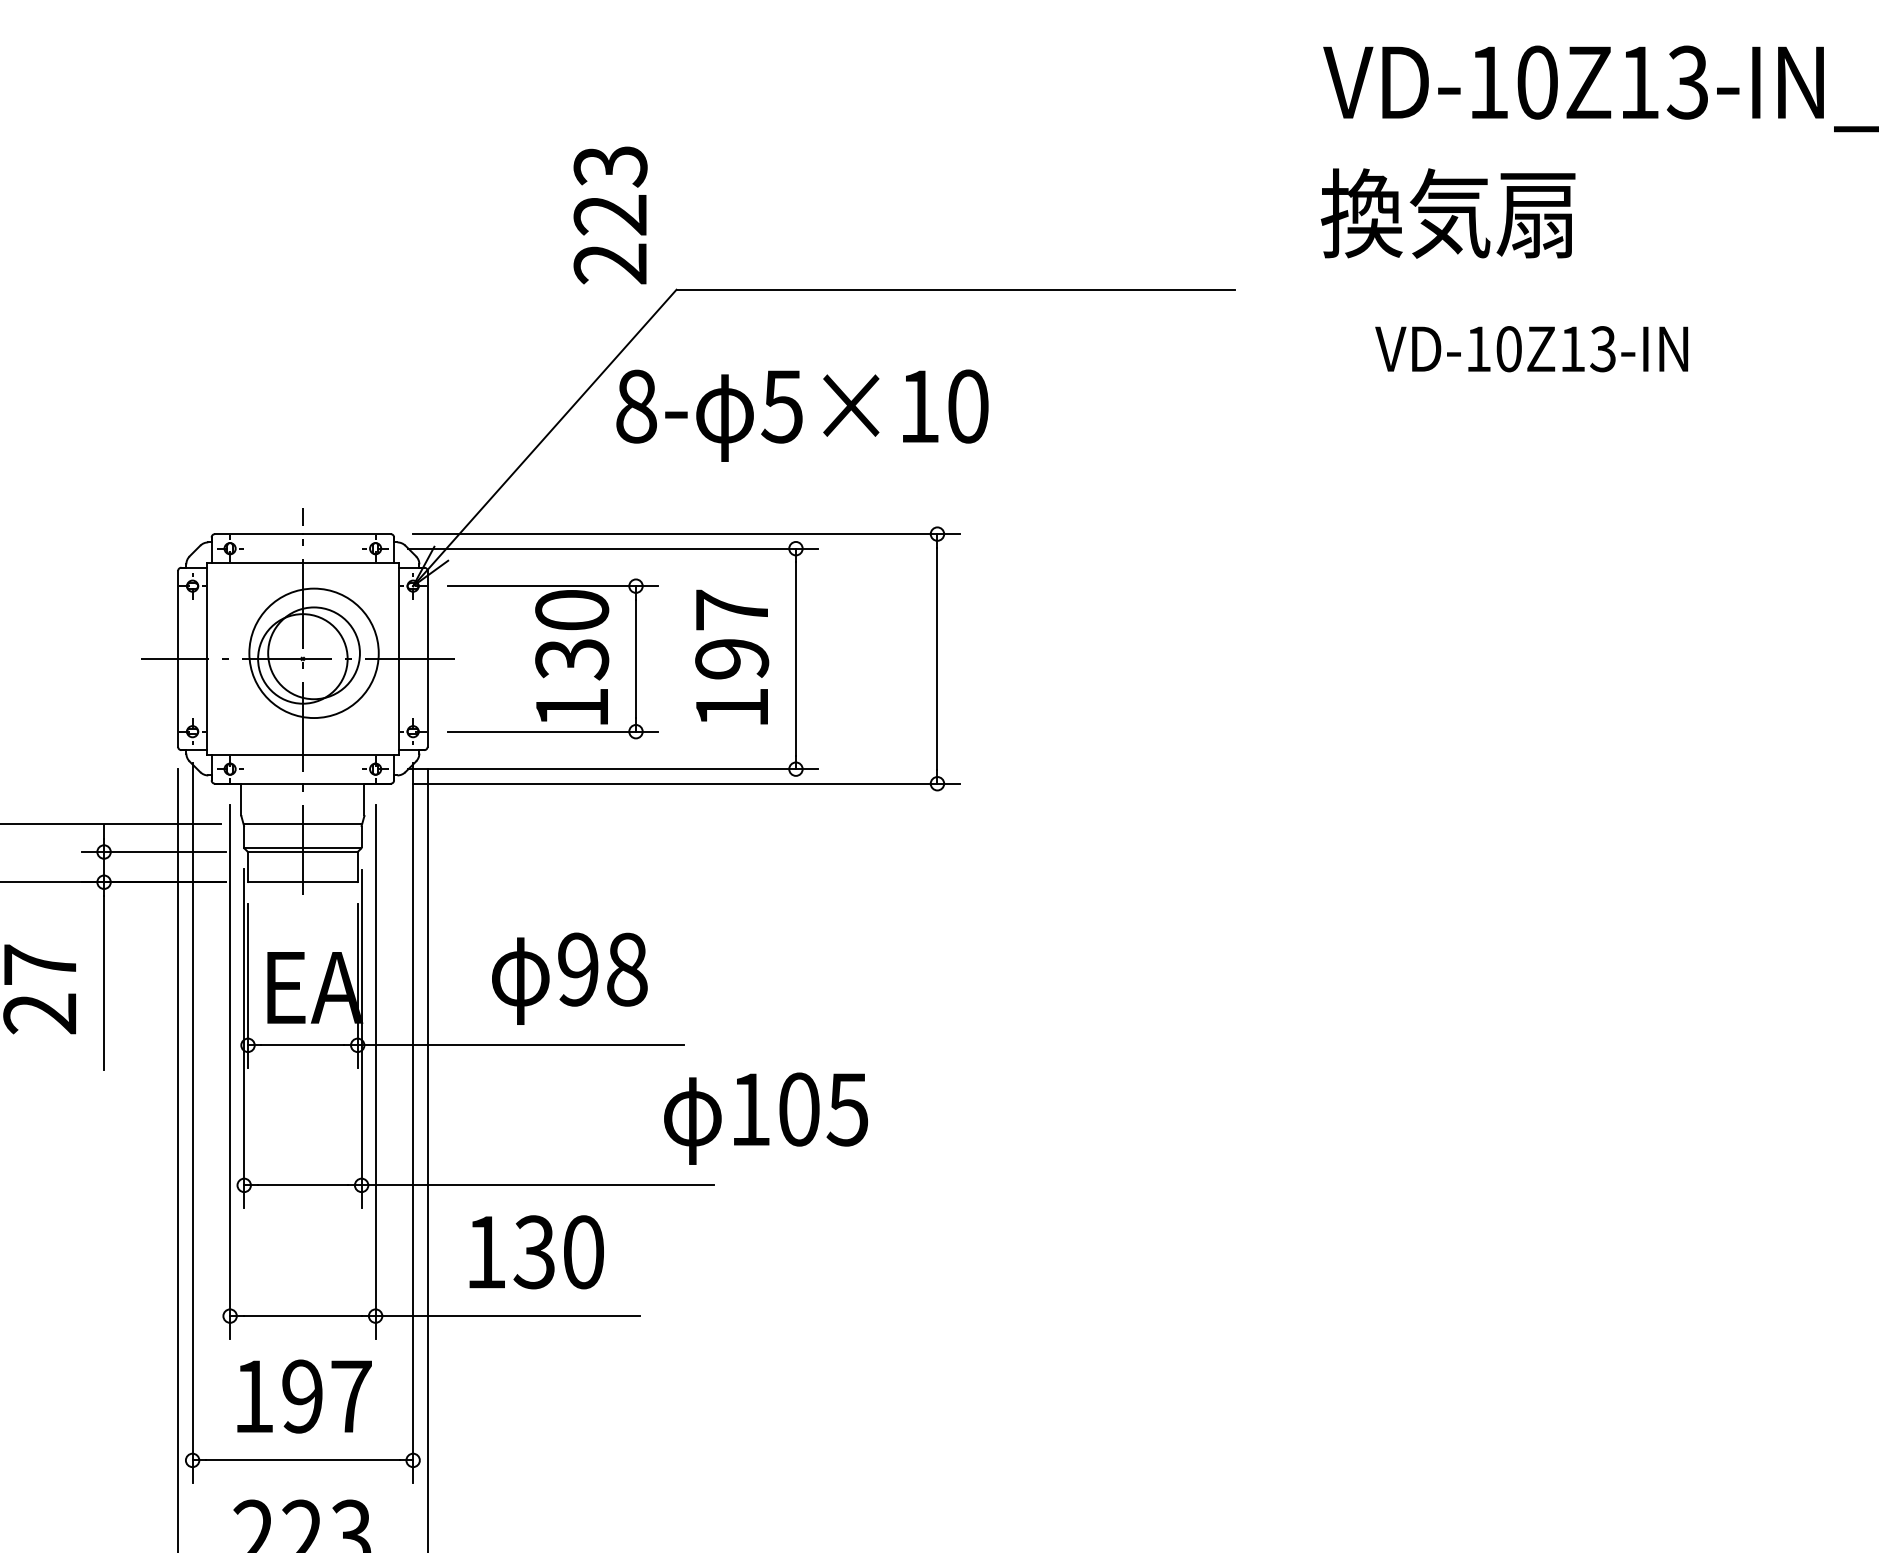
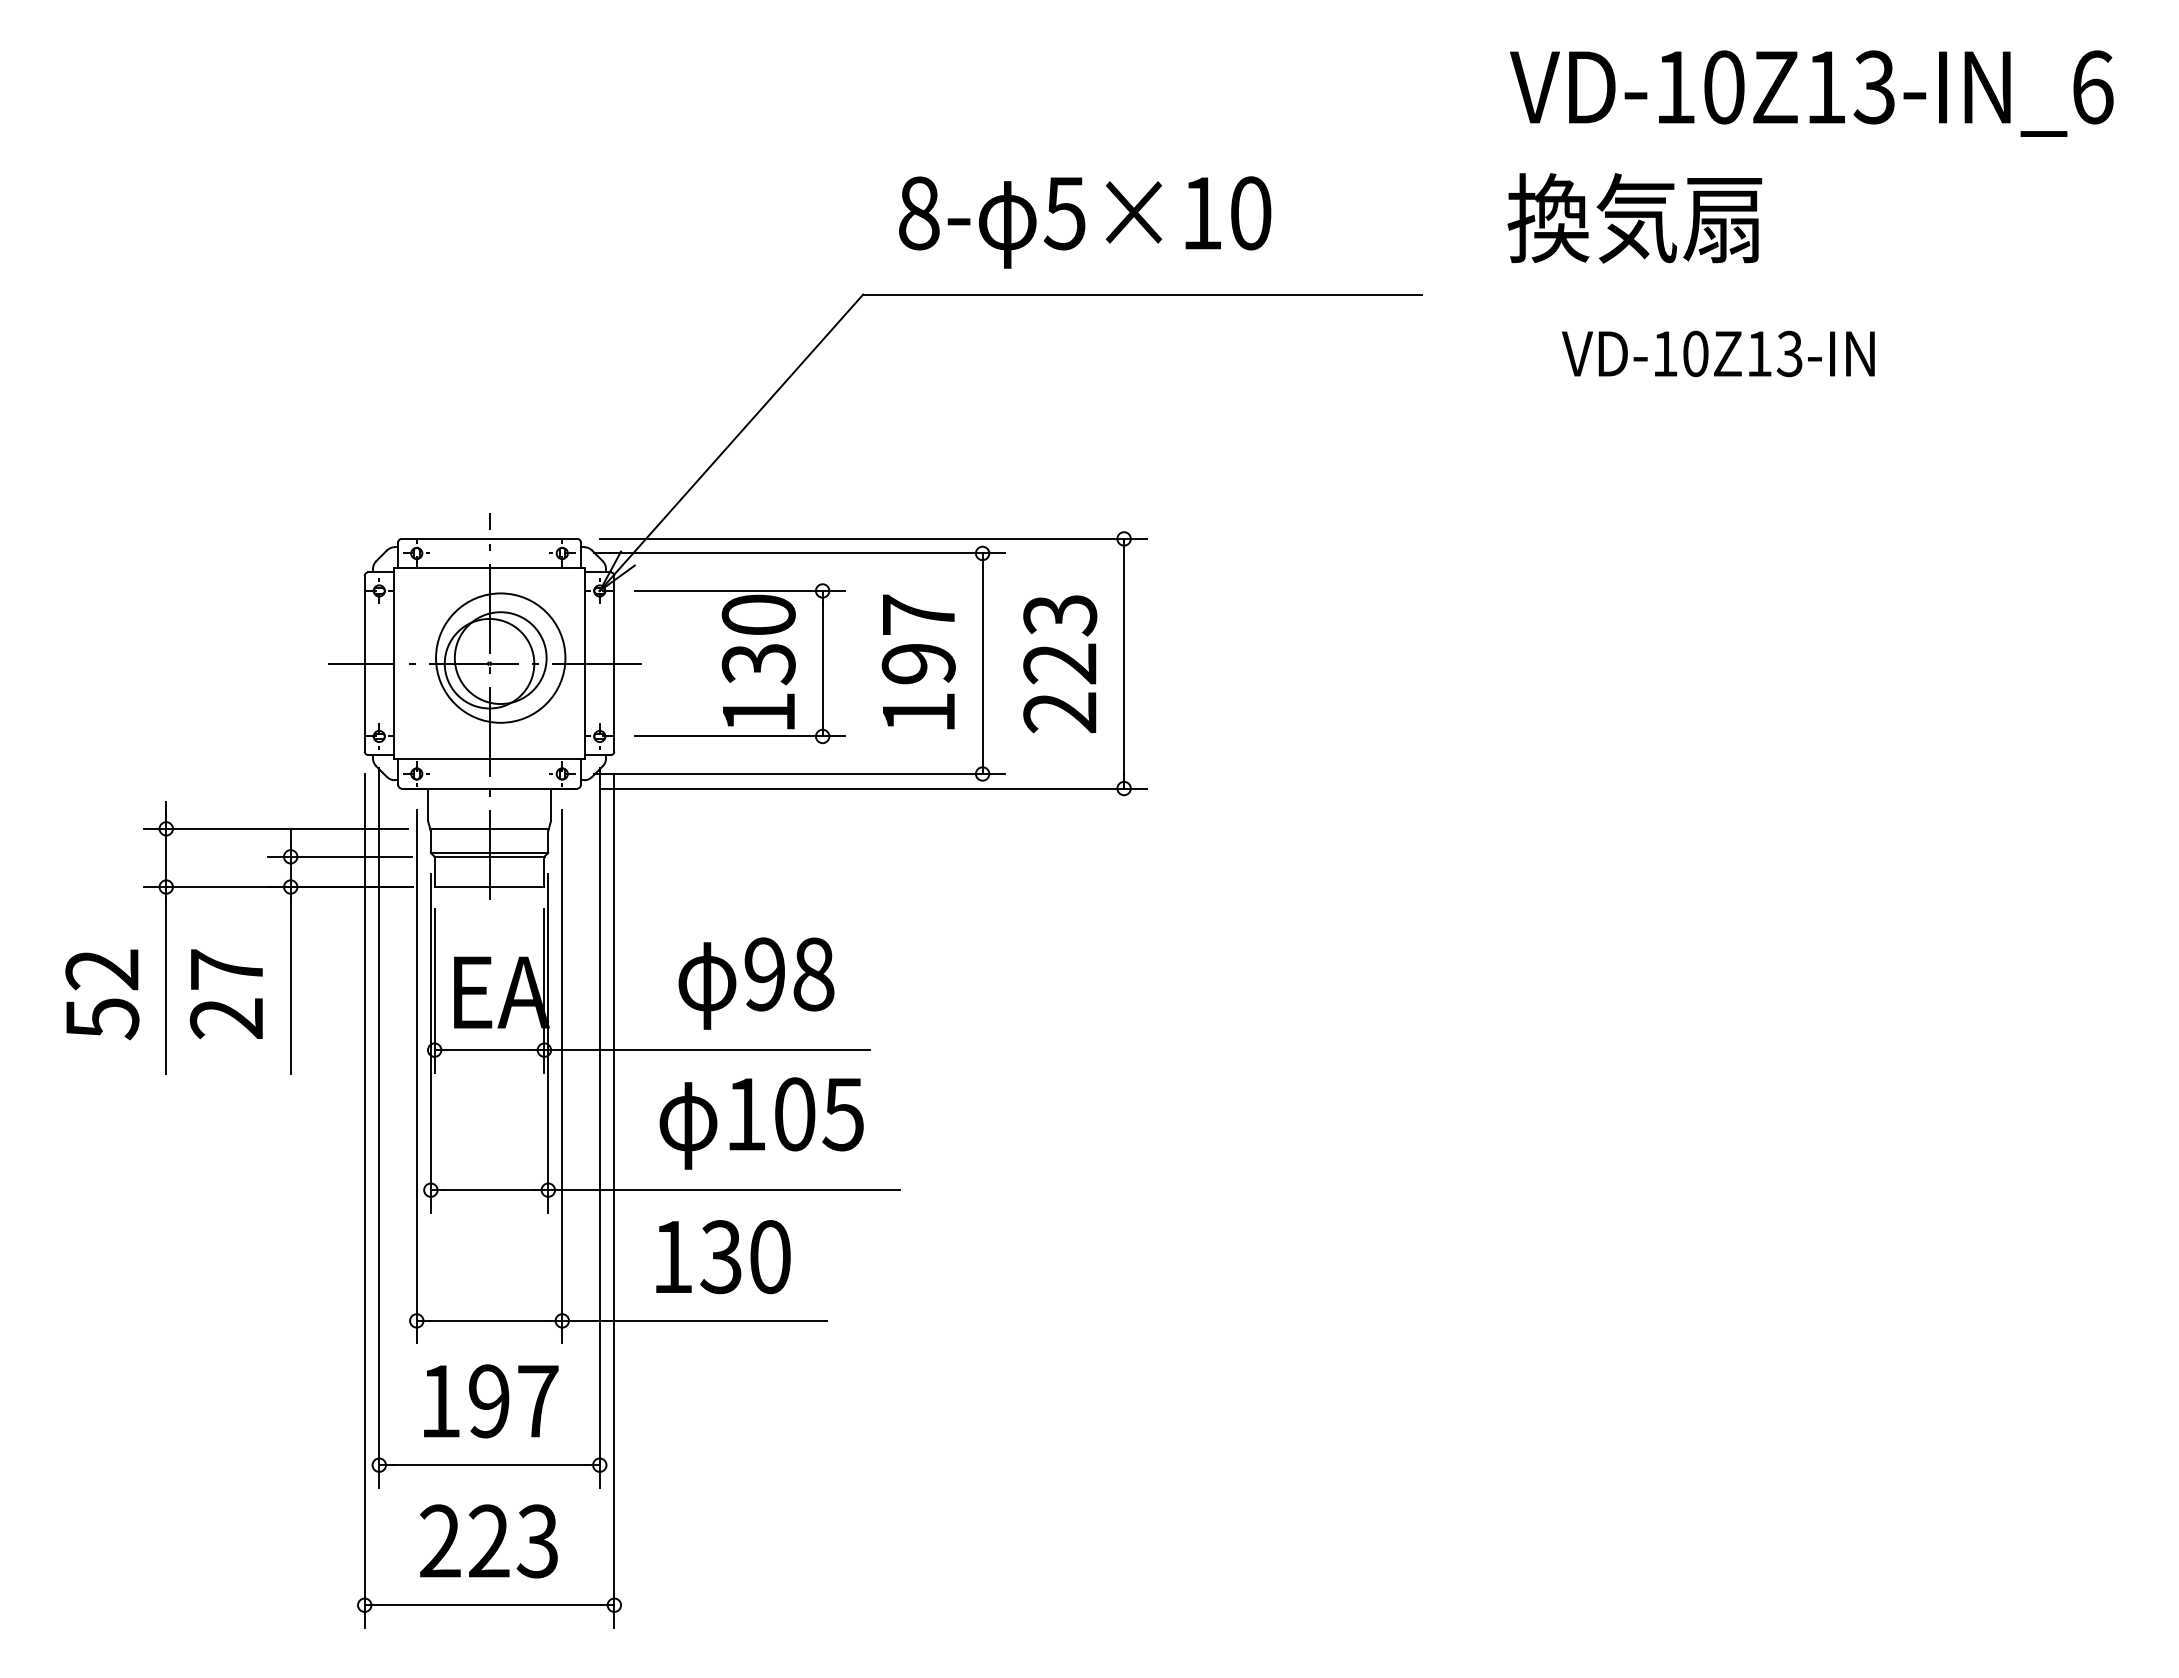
text: (610, 215) -> (1060, 664), moved
text: (802, 415) -> (1085, 222), moved
text: (765, 1118) -> (761, 1123), moved

